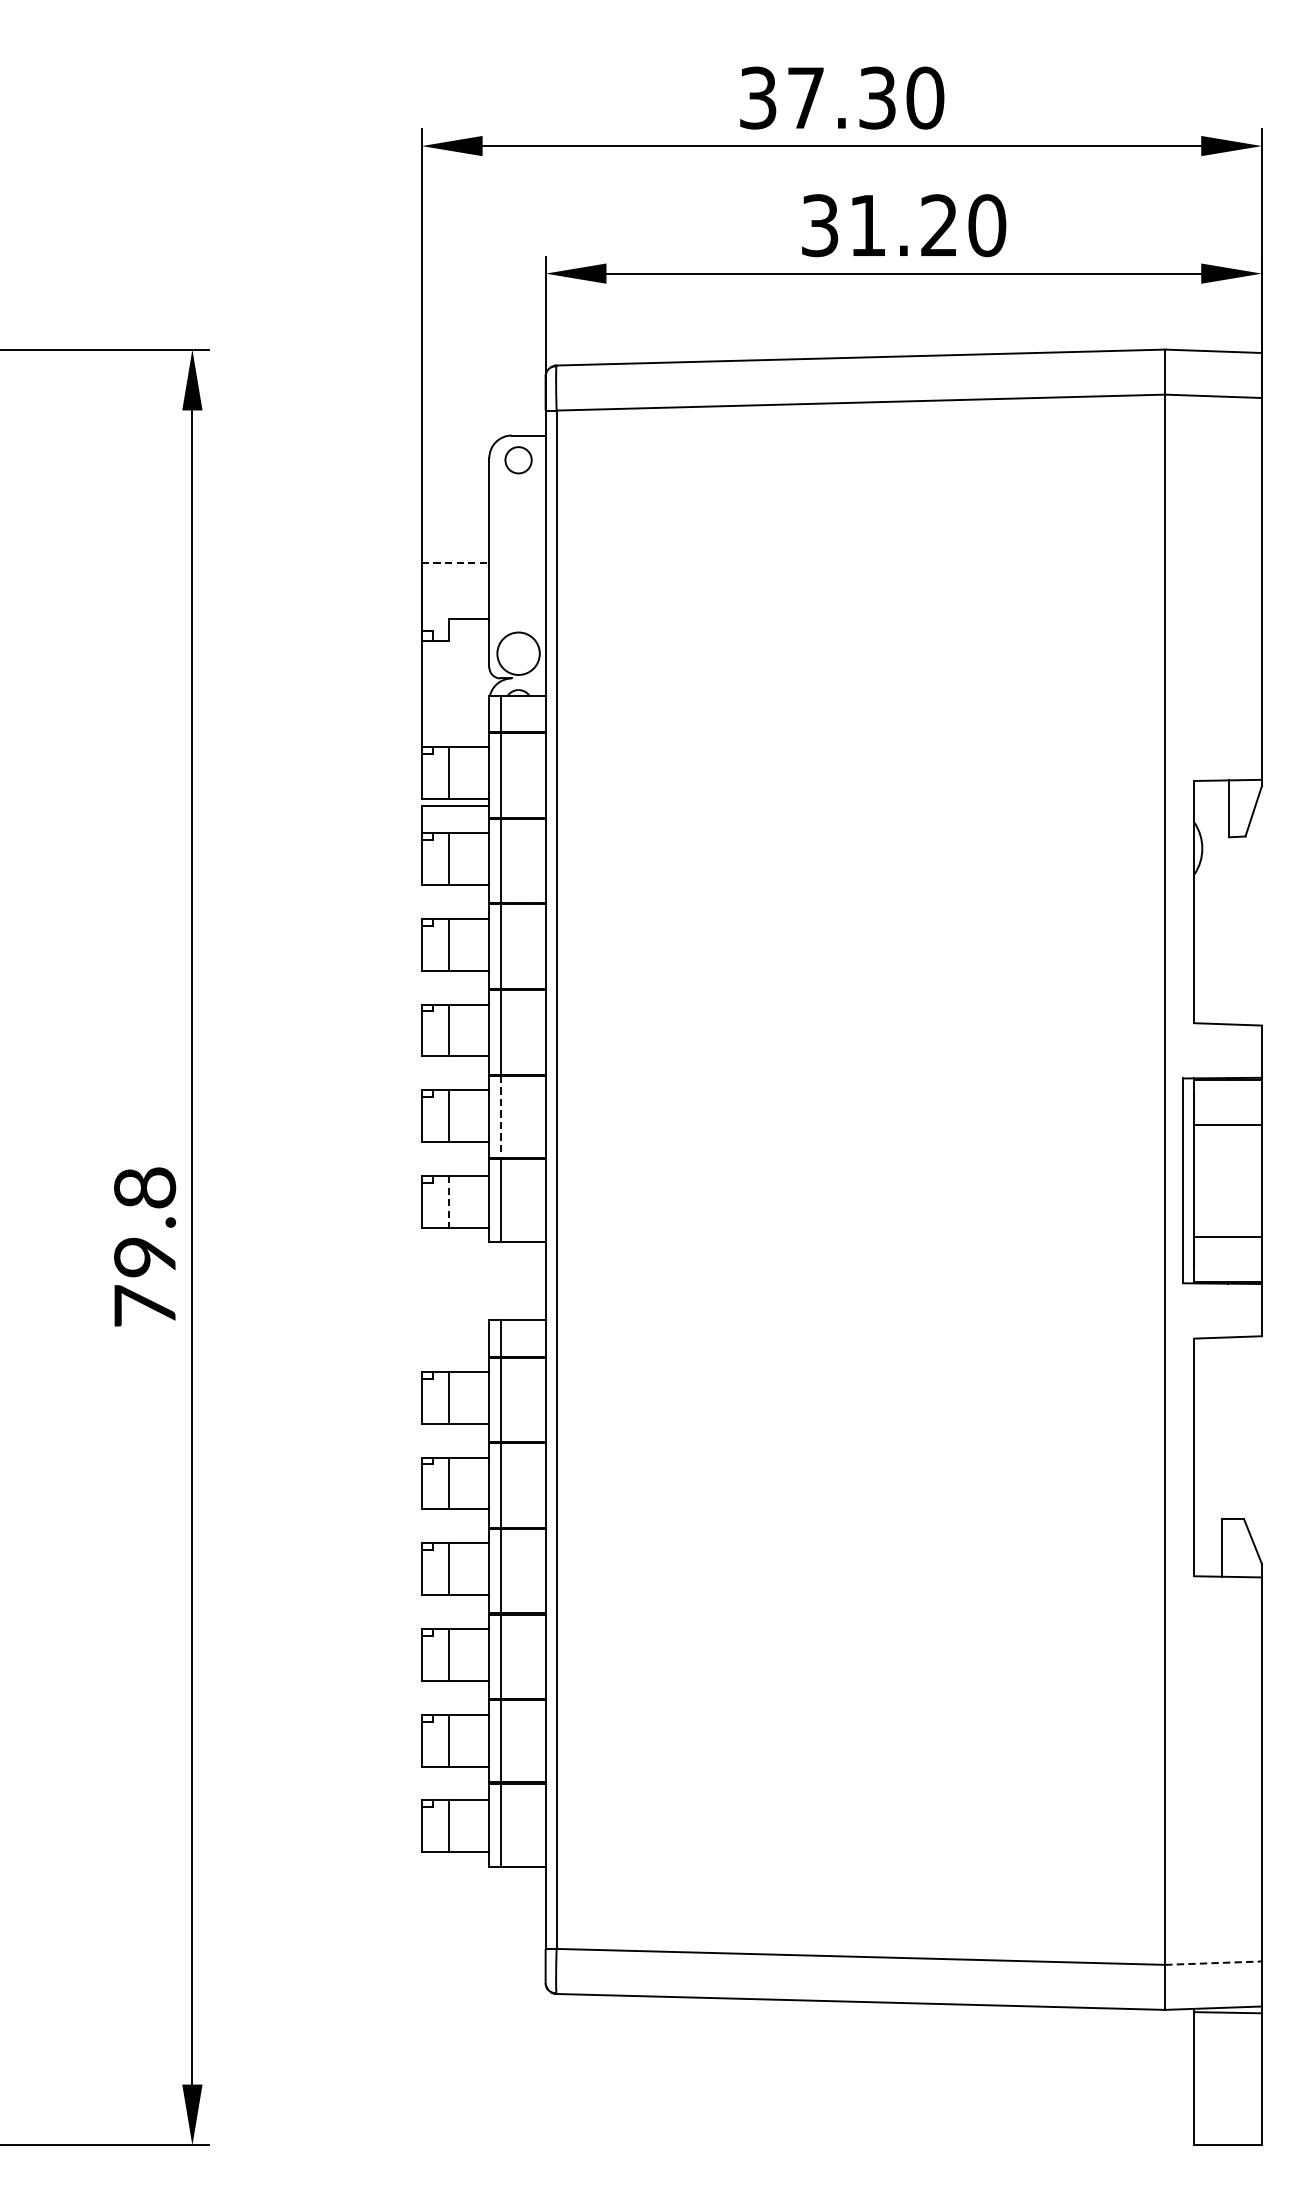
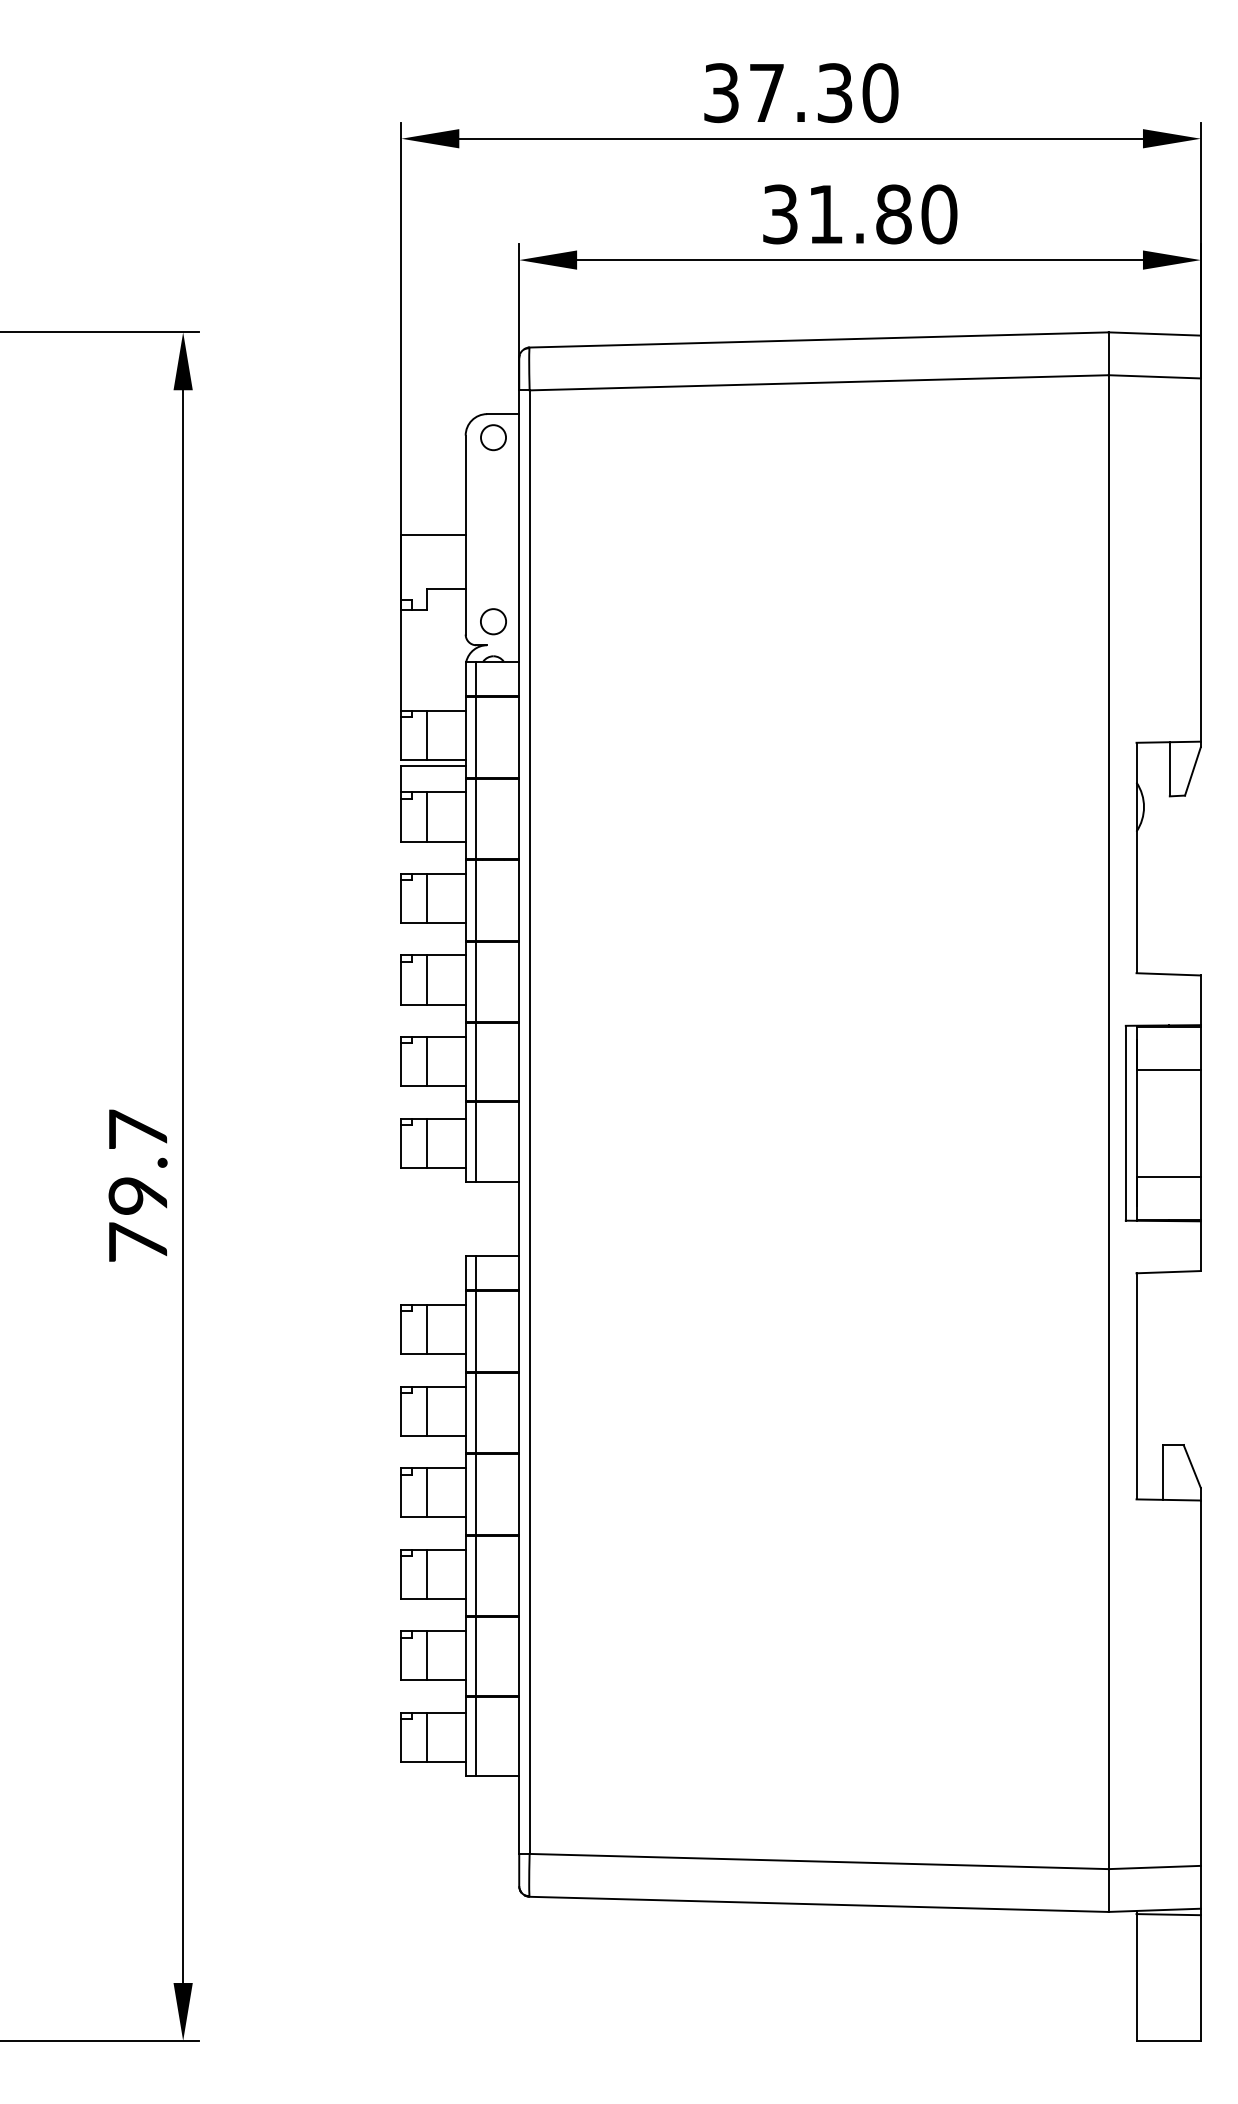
text: (939, 225) -> (893, 214), 31.20 -> 31.80
line: (456, 563) -> (434, 535), dashed -> solid
circle: (518, 653) -> (493, 621), size x0.62
line: (500, 1117) -> (476, 1062), dashed -> solid
text: (144, 1187) -> (137, 1129), 79.8 -> 79.7
line: (449, 1202) -> (427, 1143), dashed -> solid
line: (1214, 1963) -> (1155, 1867), dashed -> solid

